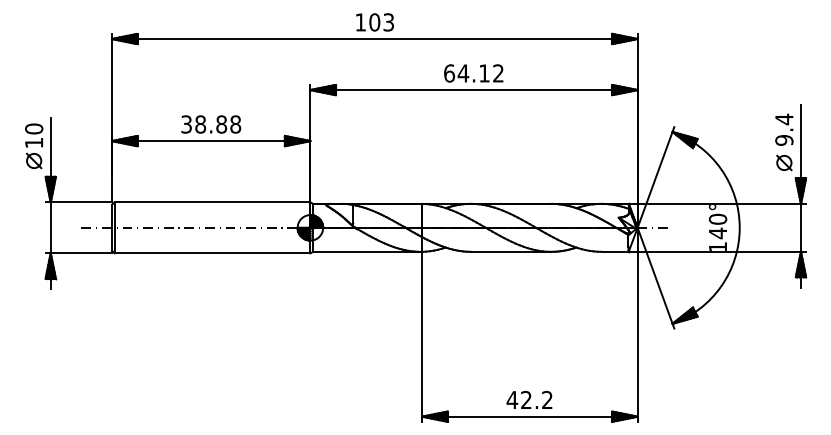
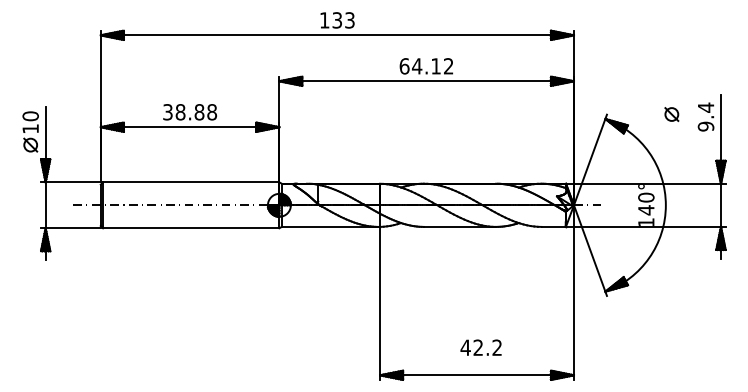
text: (374, 22) -> (337, 20), 103 -> 133
part: (784, 162) -> (671, 114), moved
text: (529, 399) -> (481, 347), moved

